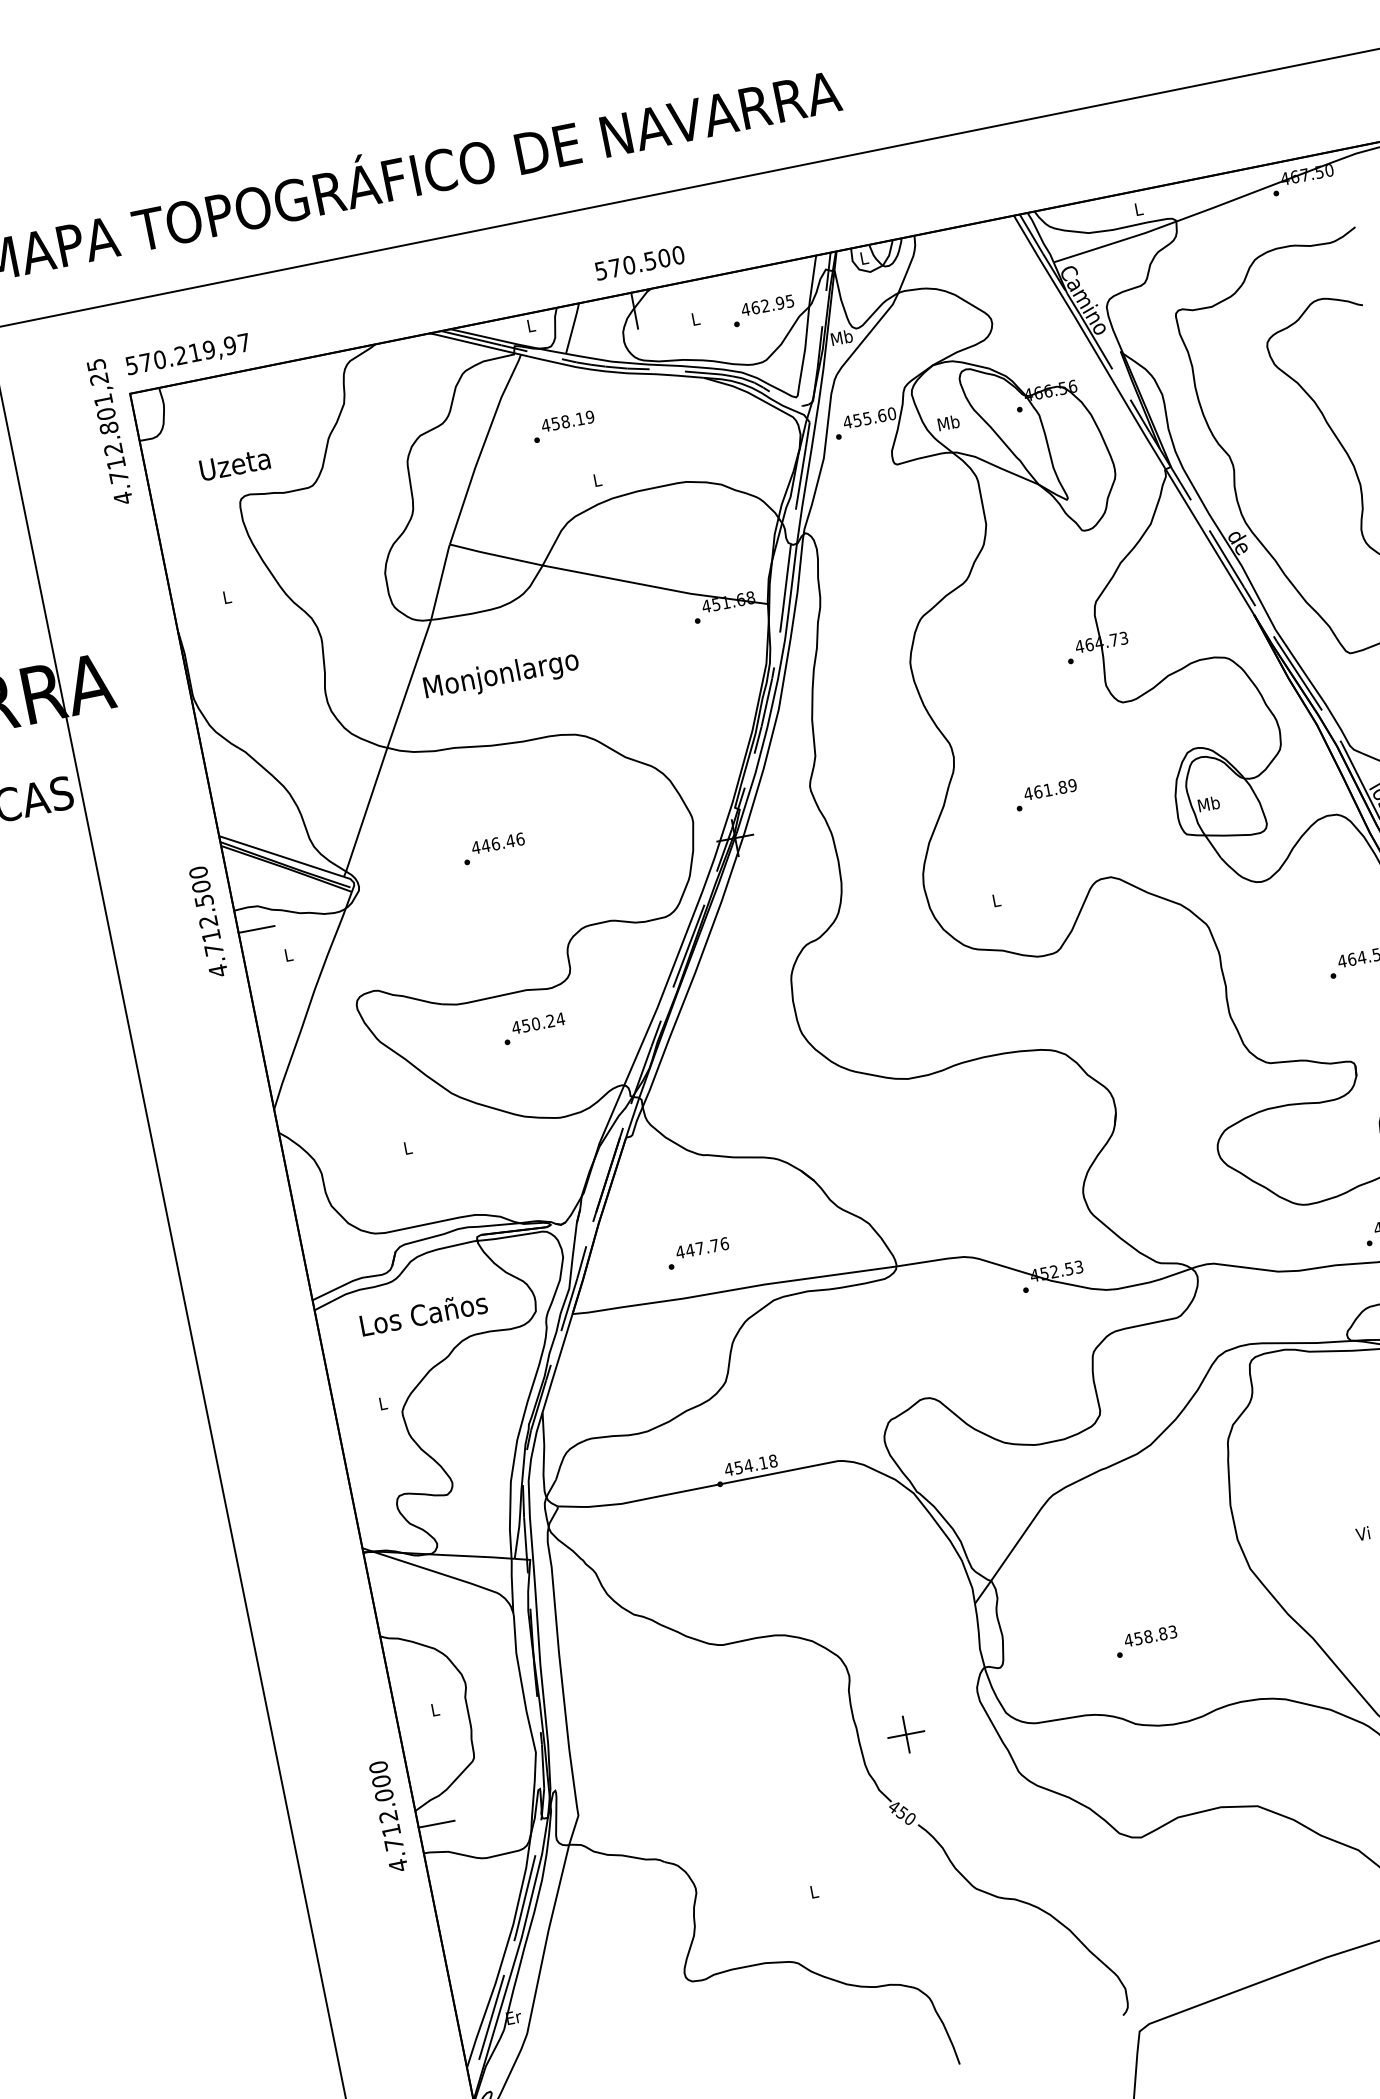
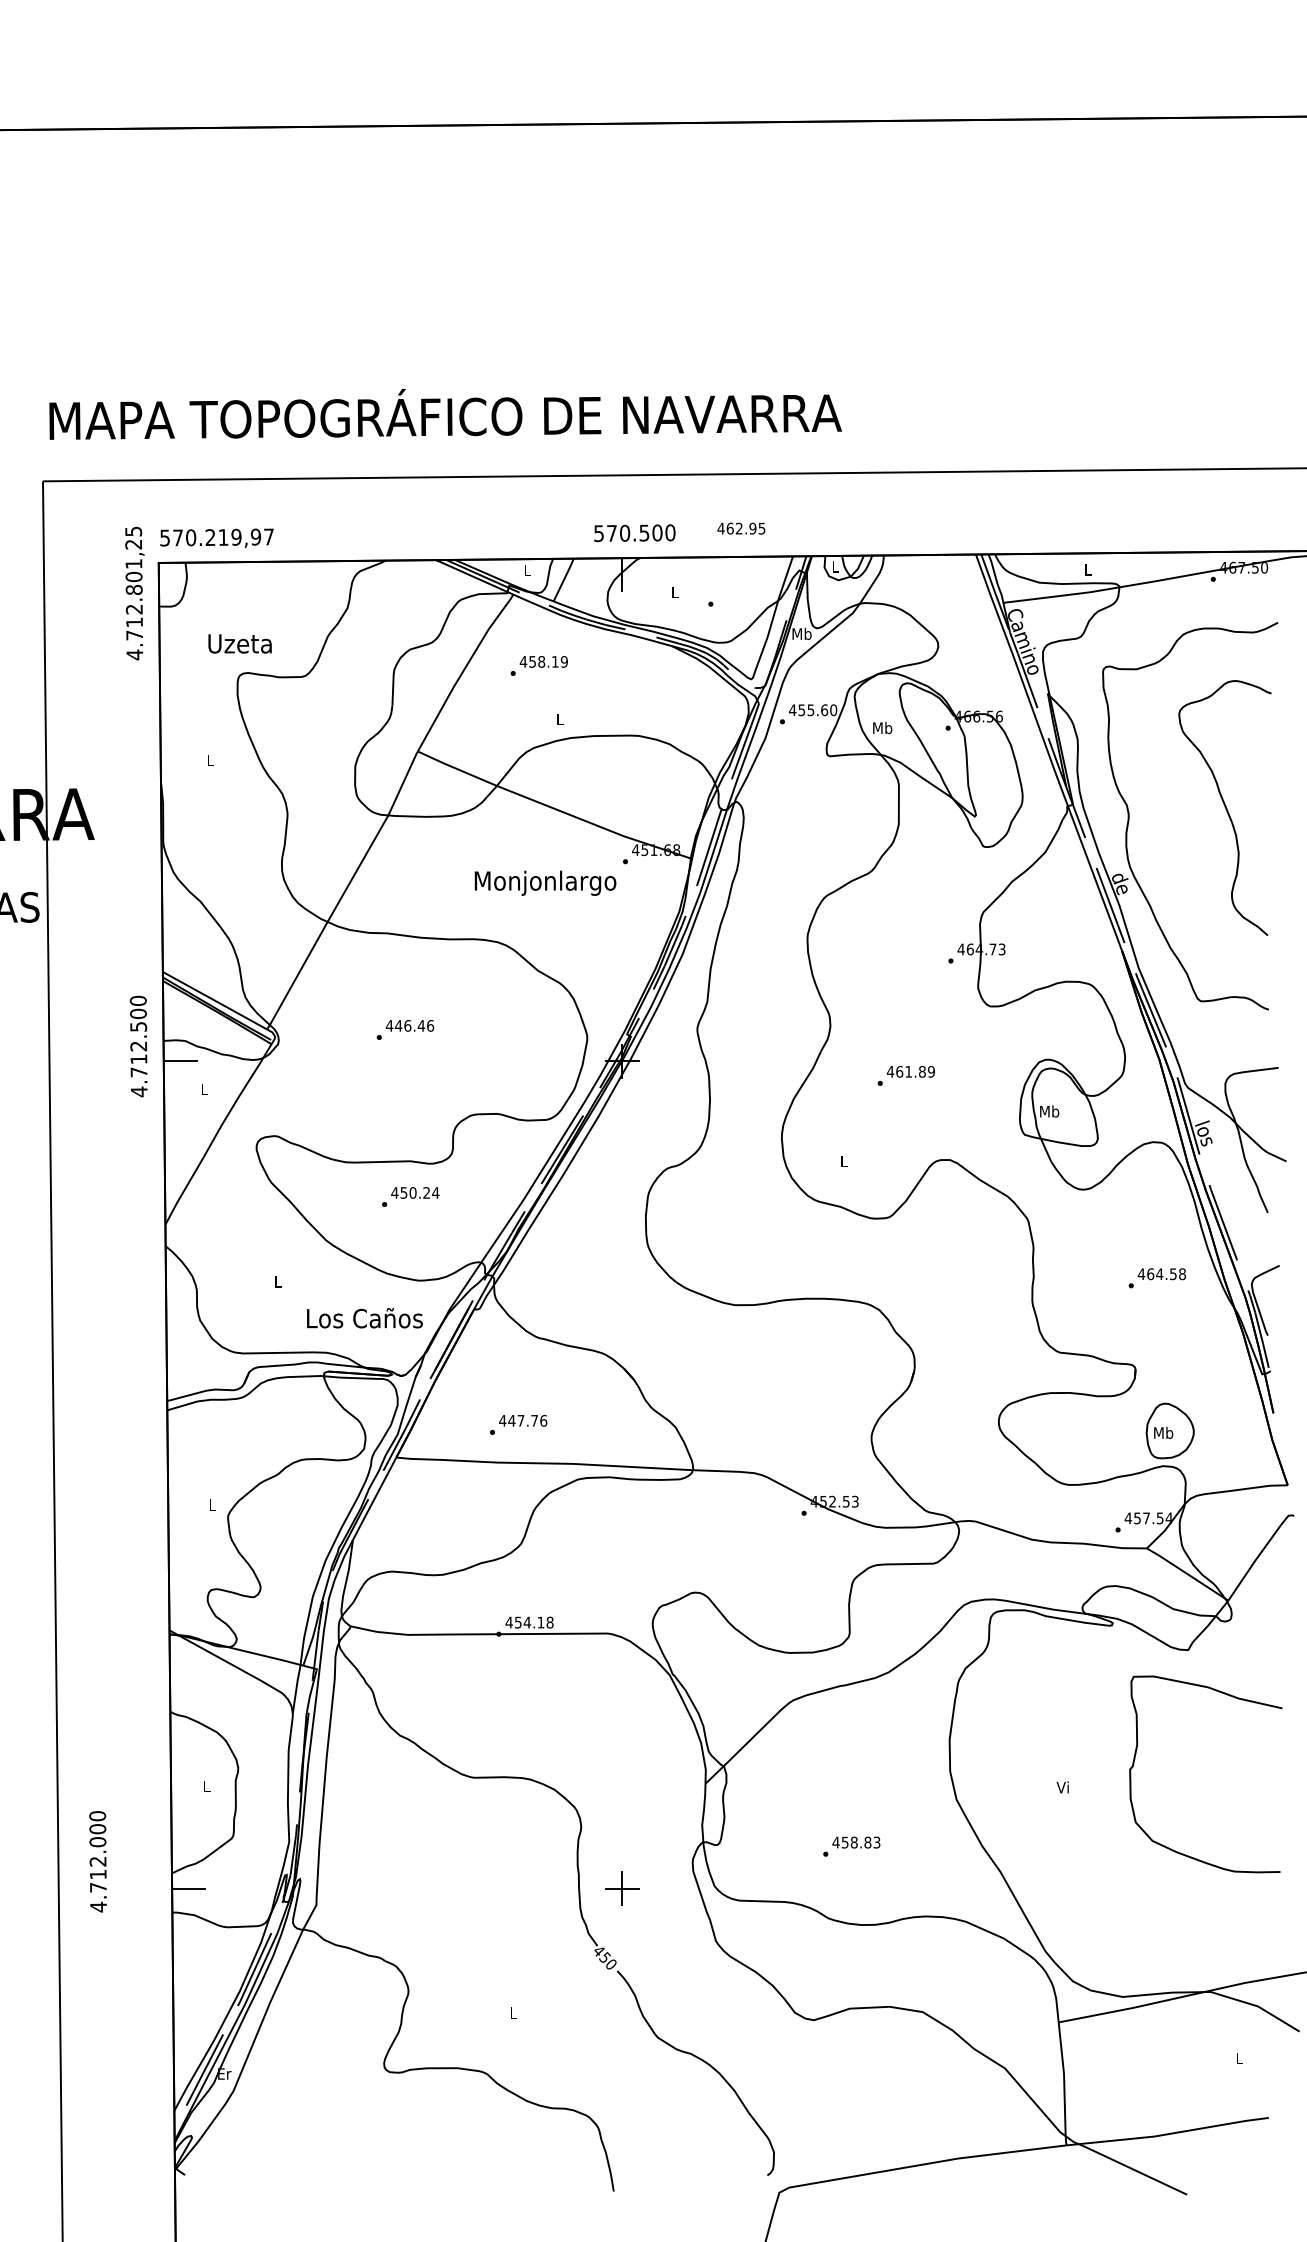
text: (767, 305) -> (741, 528), moved
text: (501, 675) -> (545, 882), moved
text: (423, 1314) -> (364, 1318), moved
text: (387, 1816) -> (97, 1861), moved

